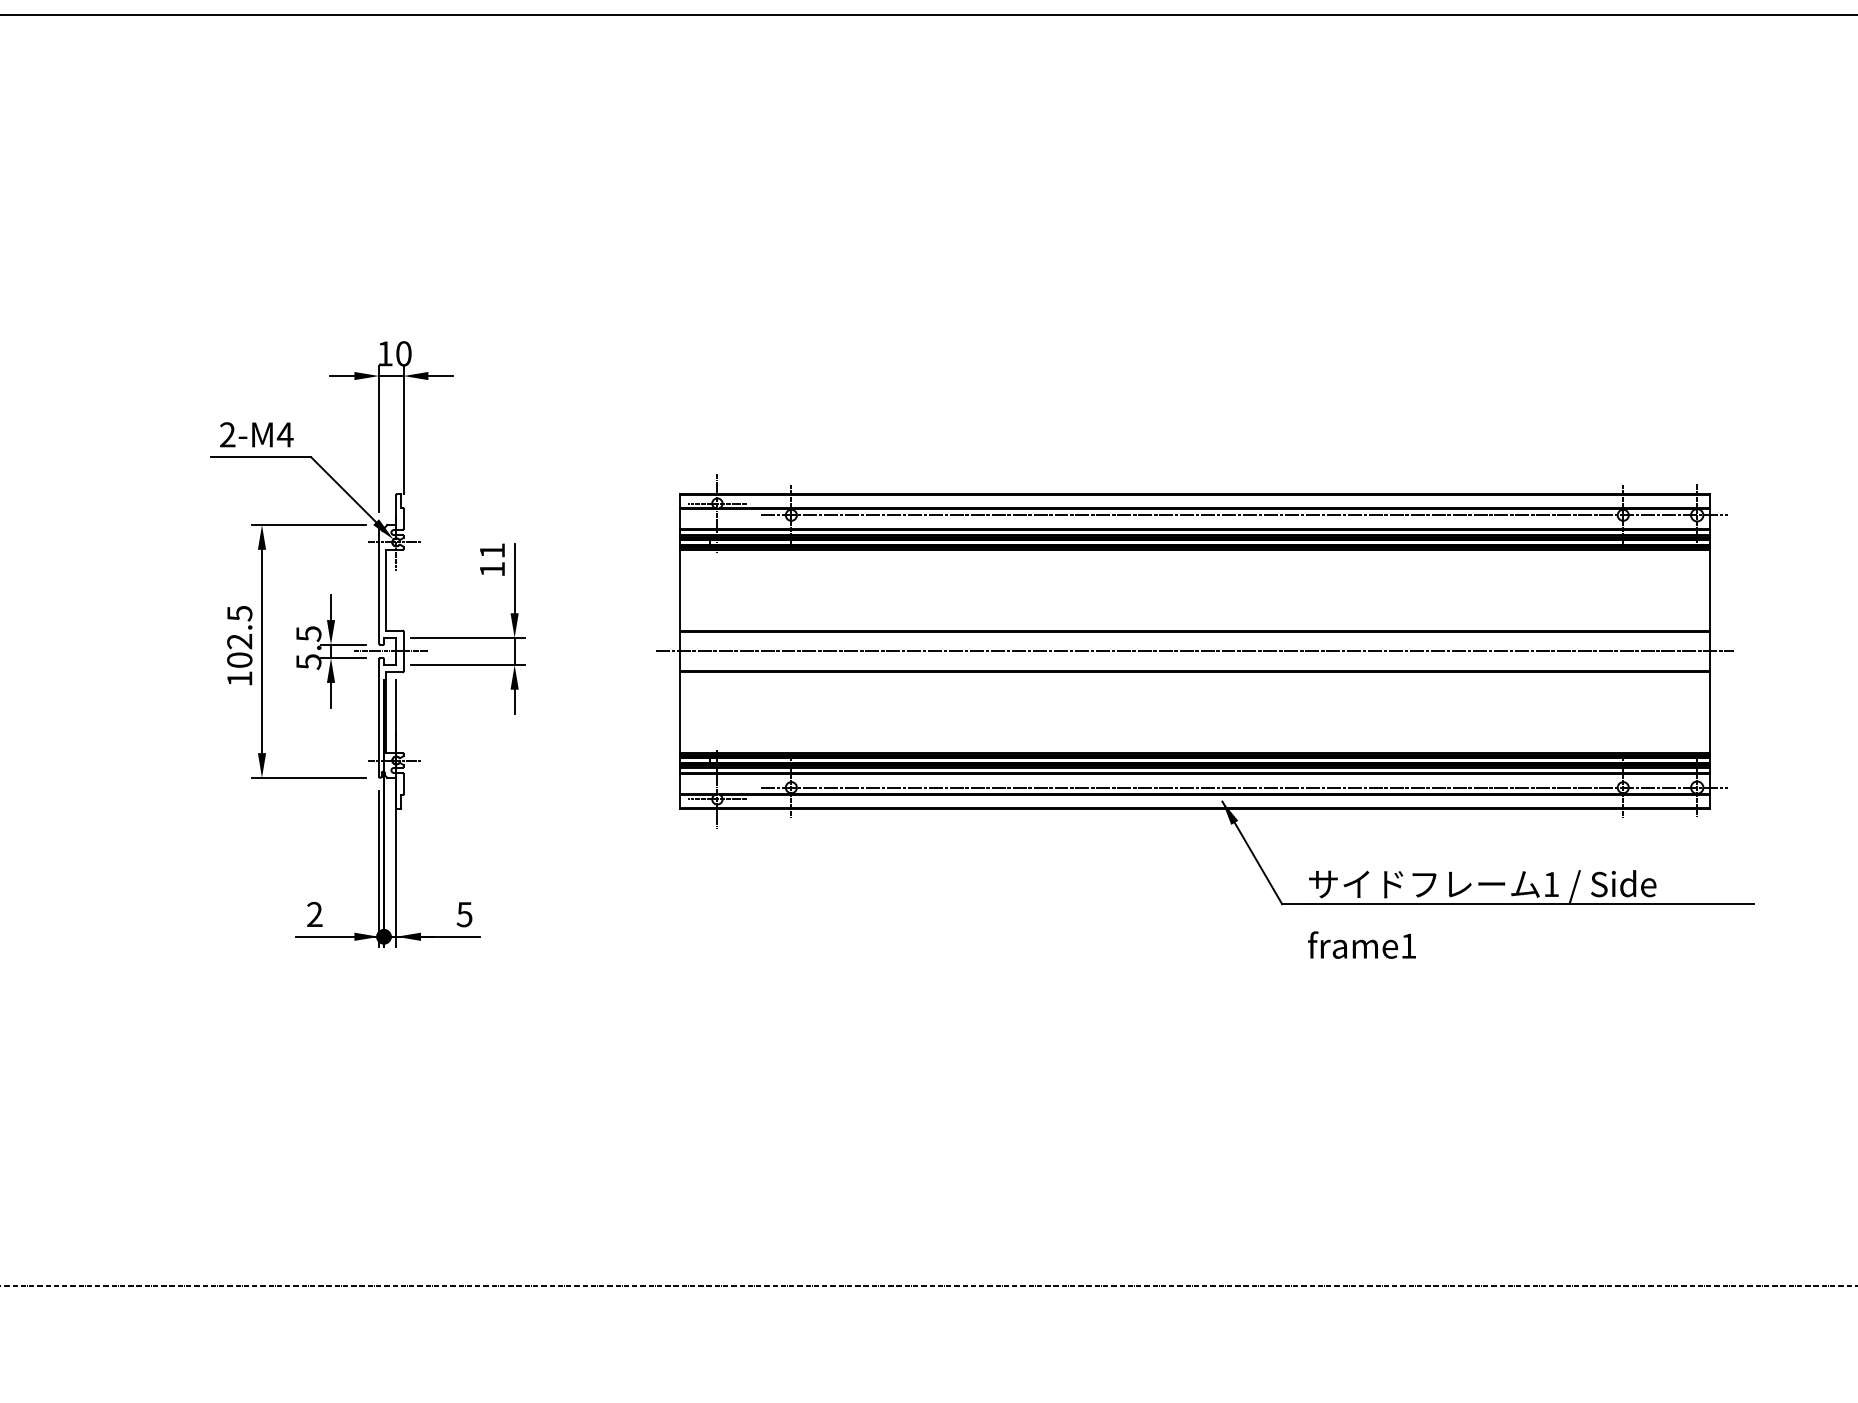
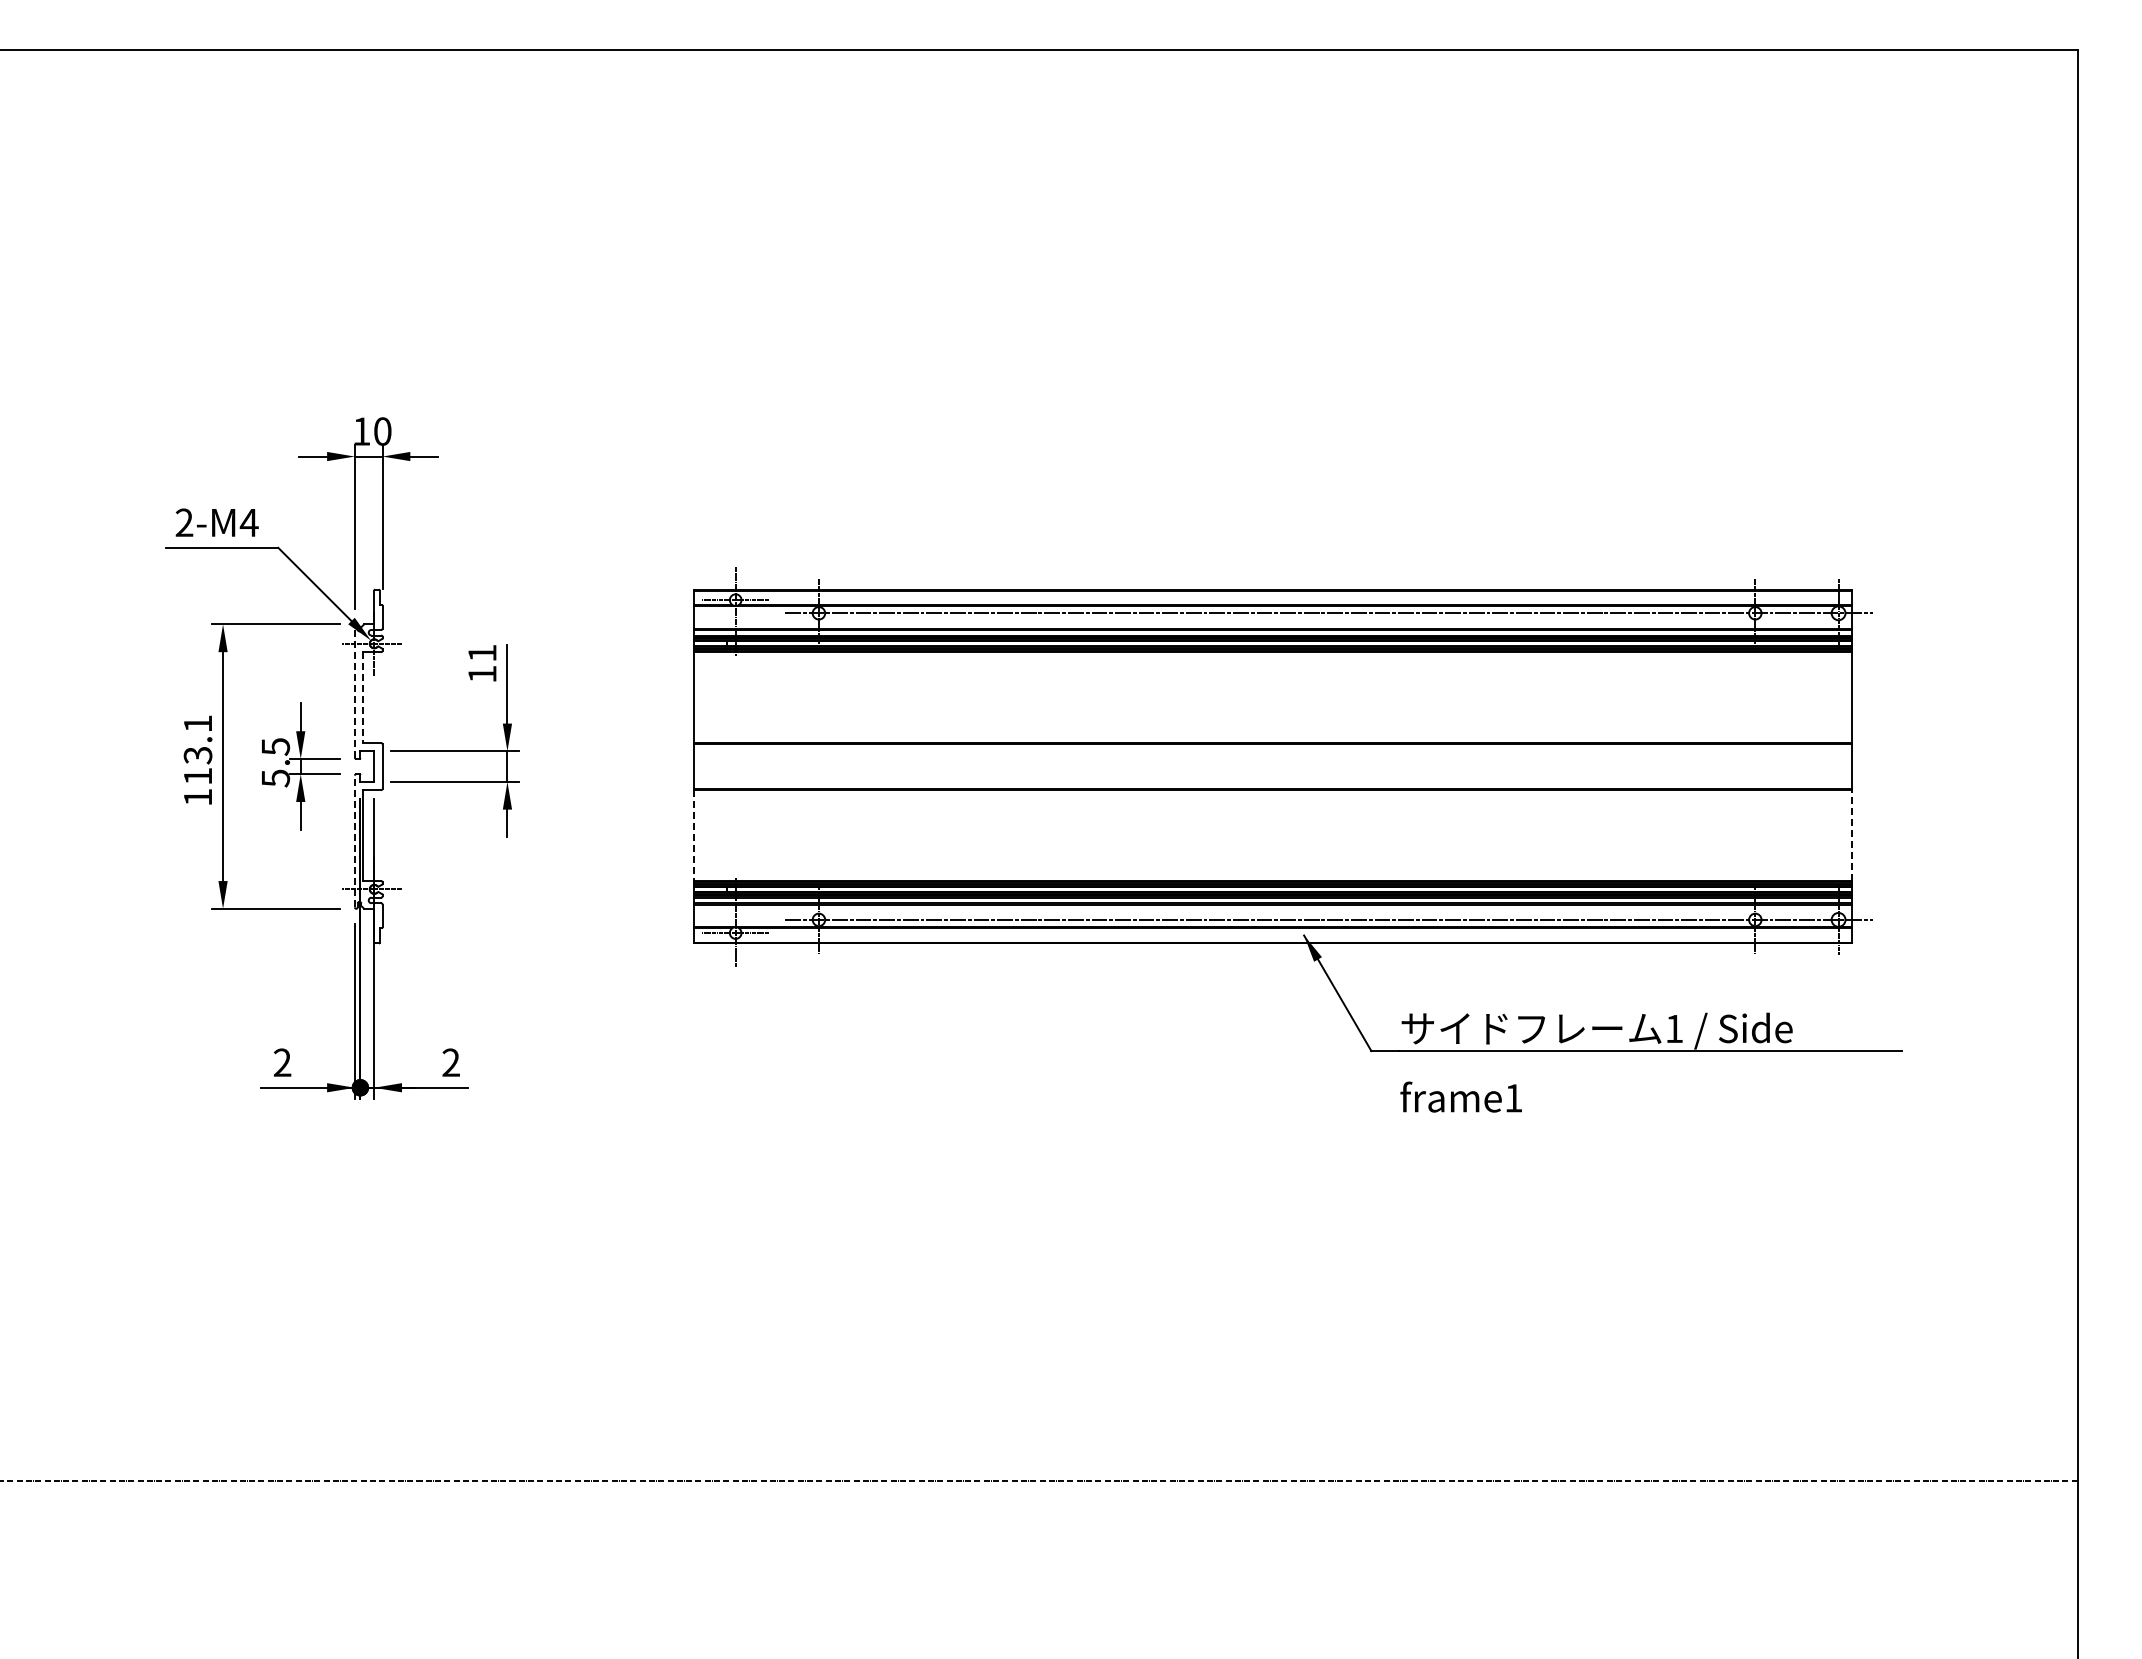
line: (378, 584) -> (354, 691), solid -> dashed
line: (386, 590) -> (363, 698), solid -> dashed
text: (239, 636) -> (197, 749), 102.5 -> 113.1
line: (391, 651) -> (368, 766), removed
line: (1195, 651) -> (1273, 766), removed
line: (1709, 712) -> (1852, 835), solid -> dashed
line: (680, 713) -> (694, 836), solid -> dashed
line: (378, 718) -> (354, 841), solid -> dashed
text: (464, 914) -> (450, 1062), 5 -> 2

